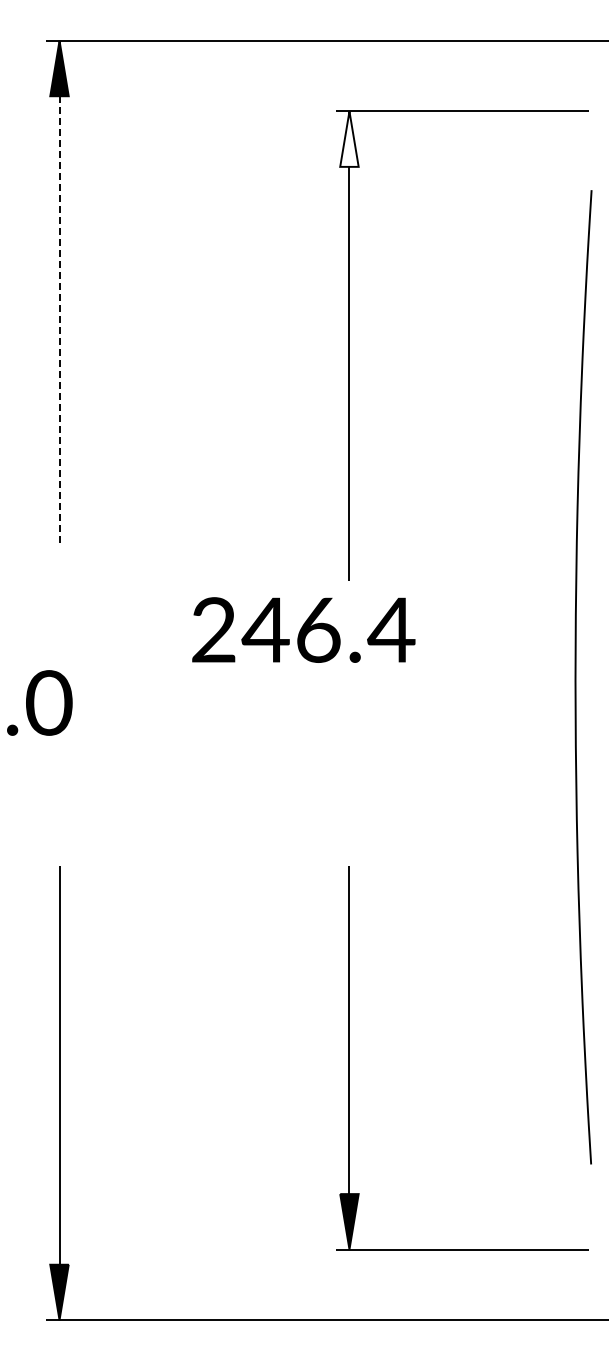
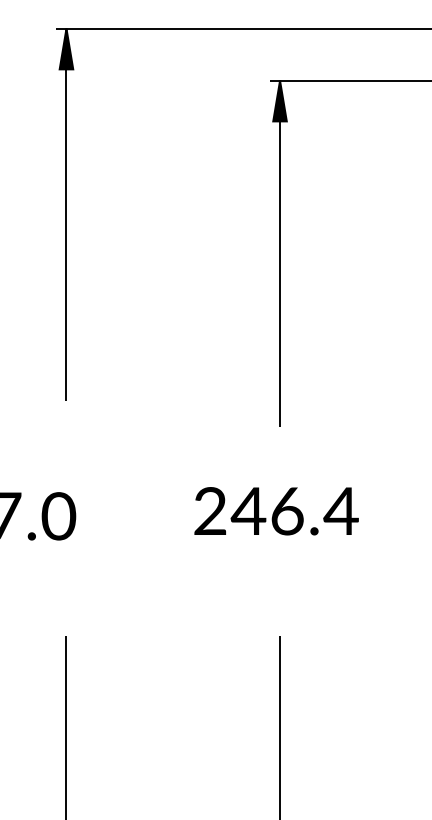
fill: (349, 138) -> (280, 100), added
line: (59, 322) -> (66, 236), dashed -> solid
text: (303, 629) -> (276, 510), moved

